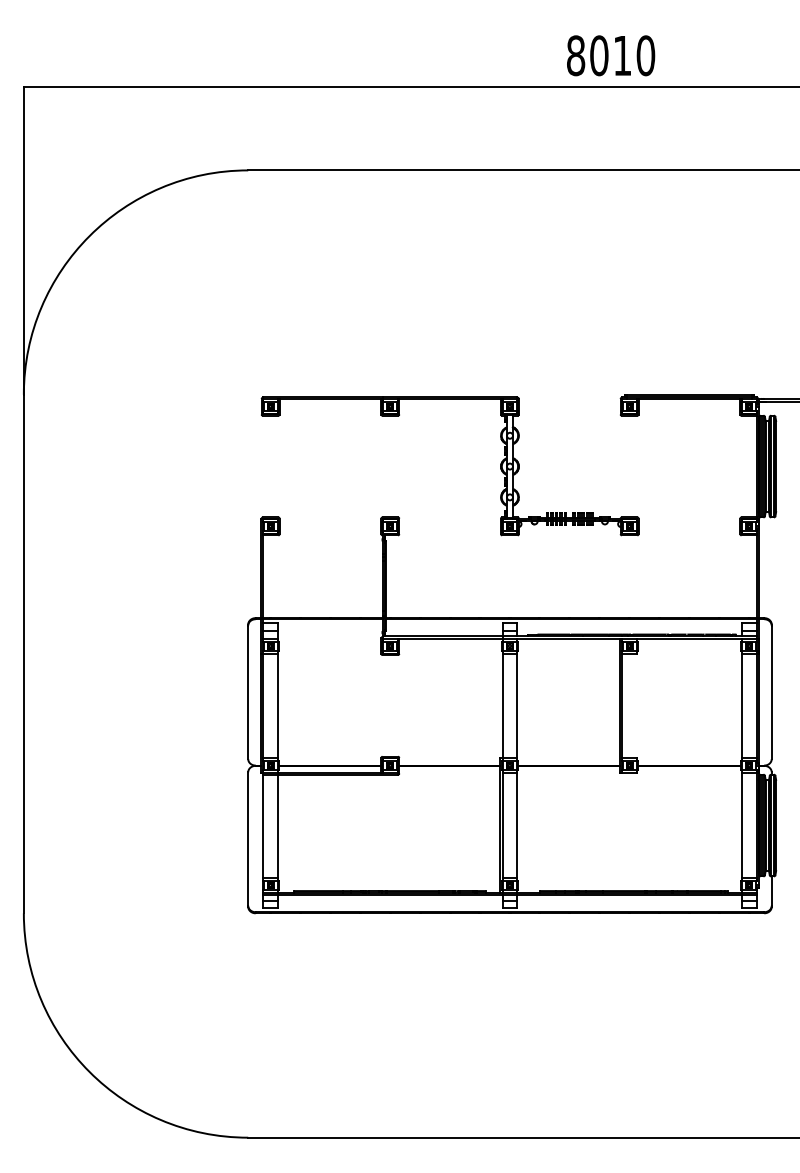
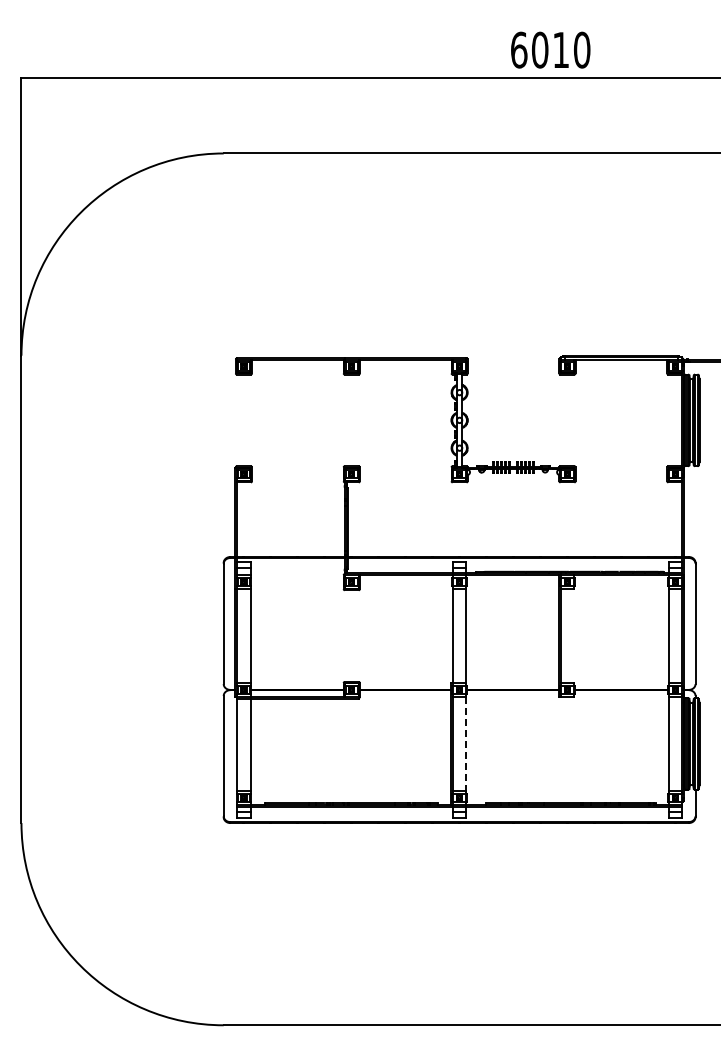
text: (576, 55) -> (519, 49), 8010 -> 6010
line: (517, 826) -> (466, 744), solid -> dashed

